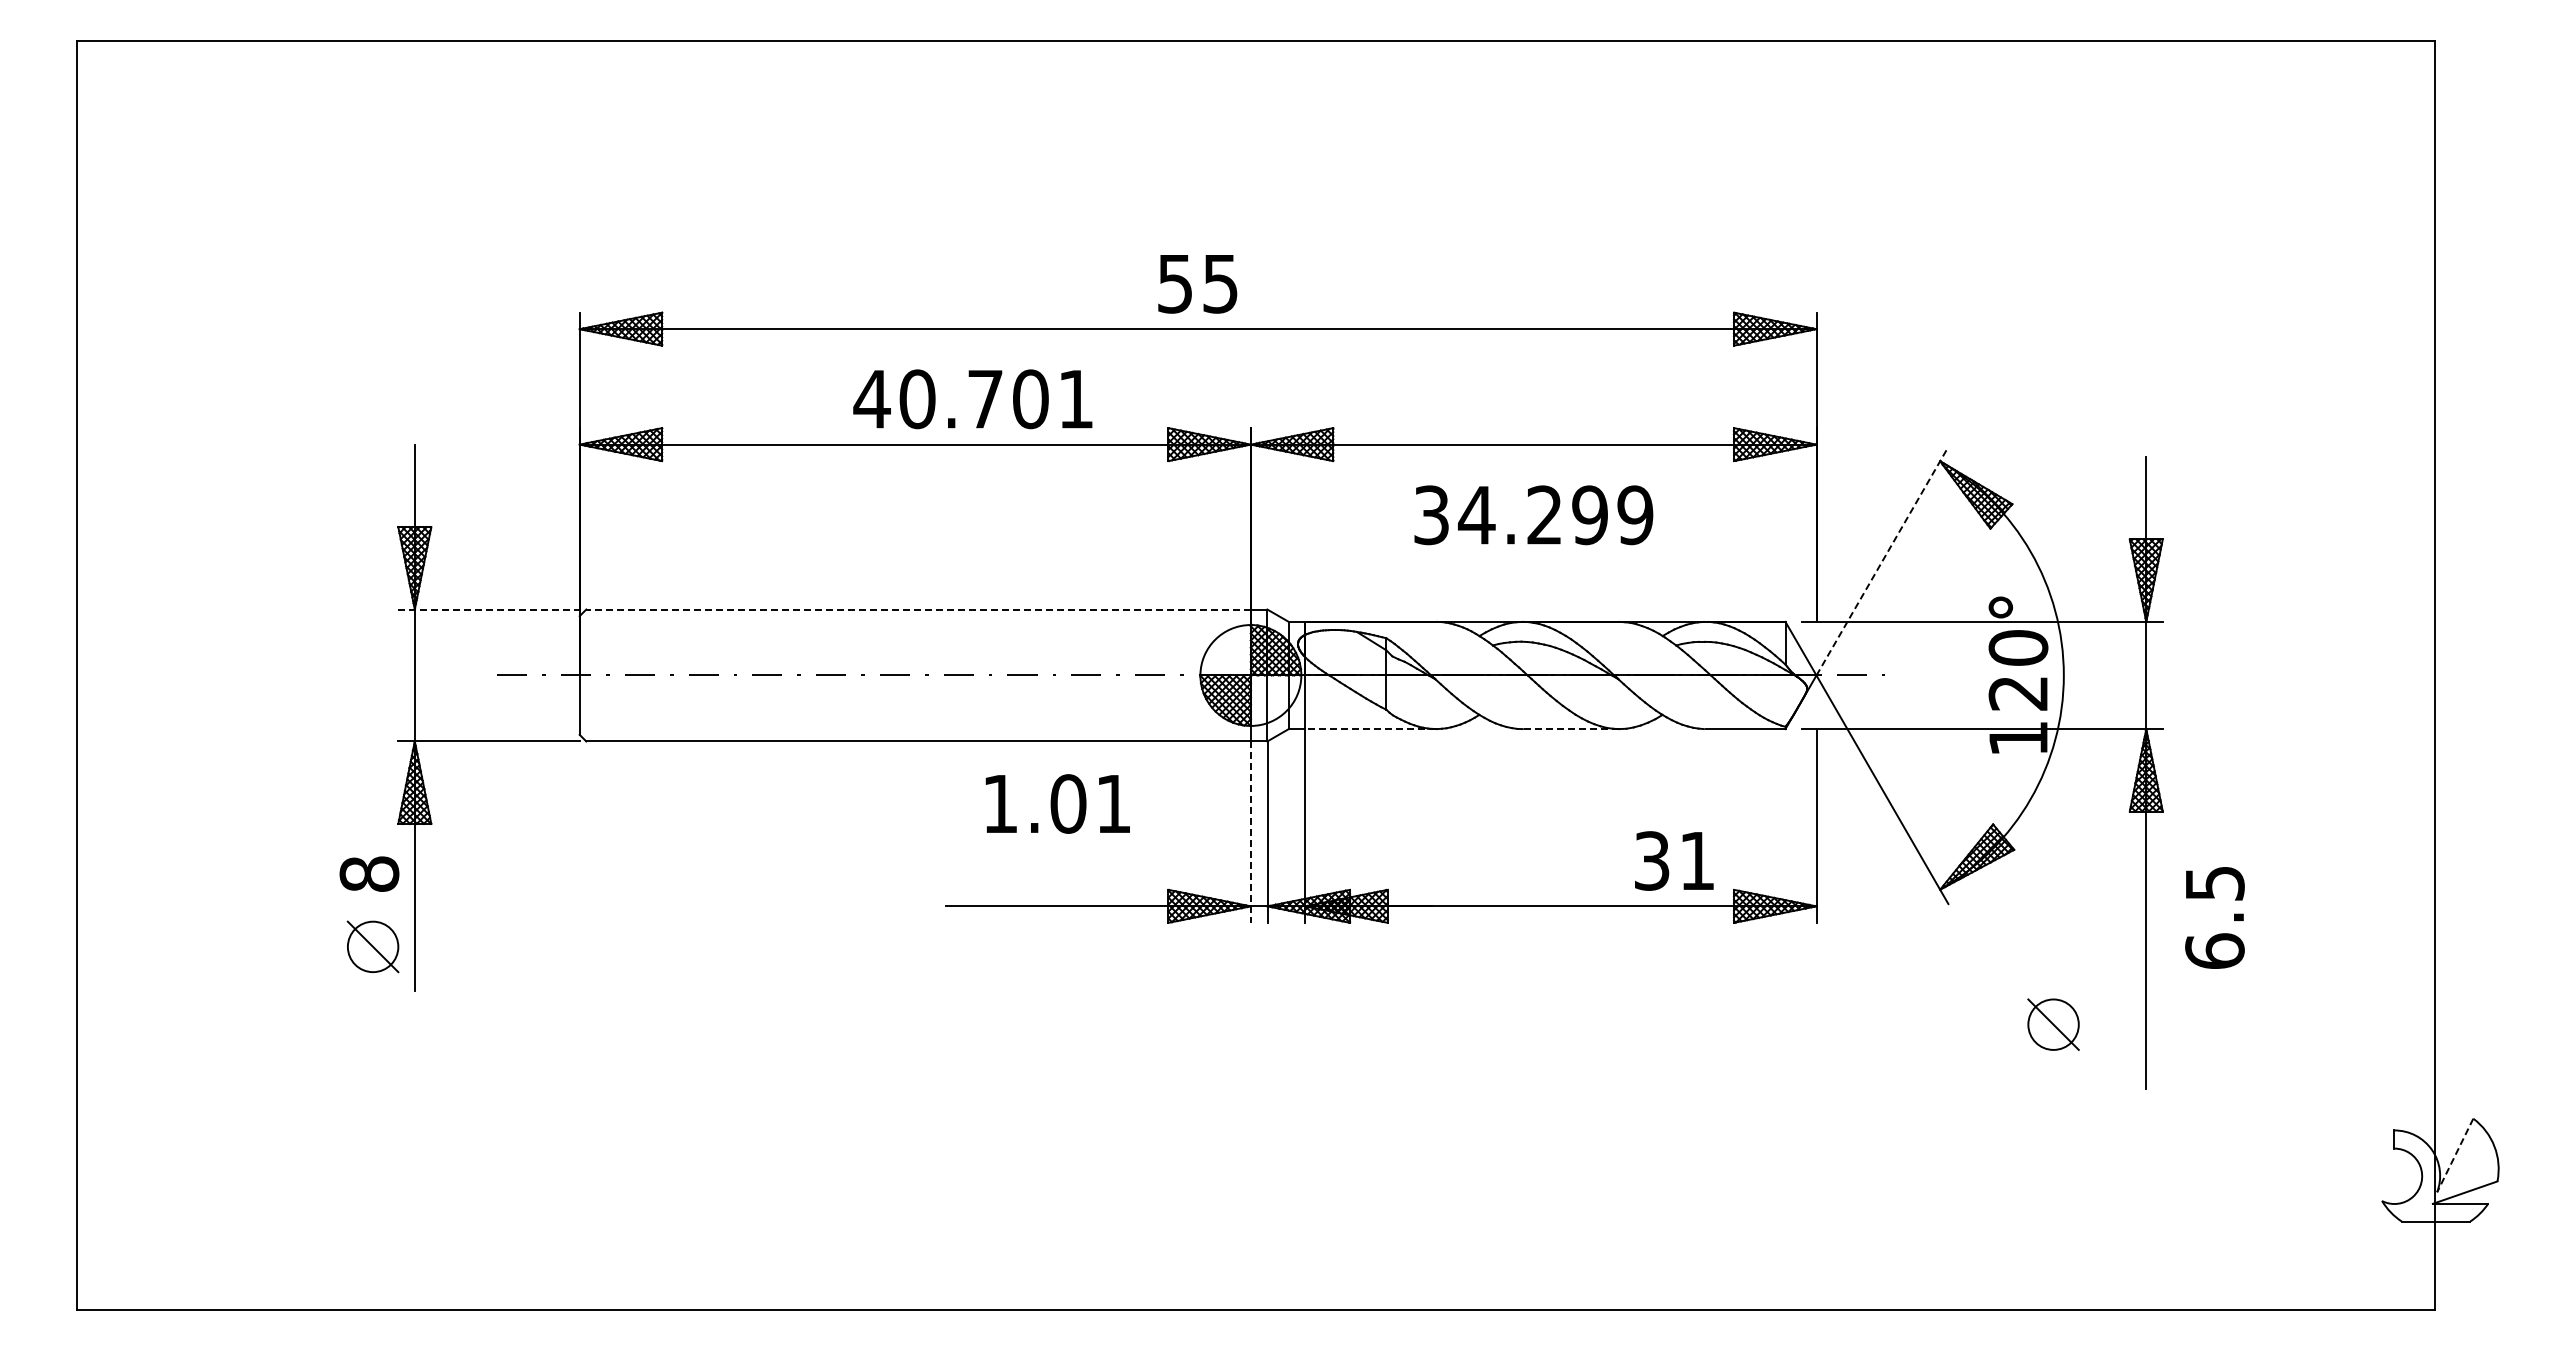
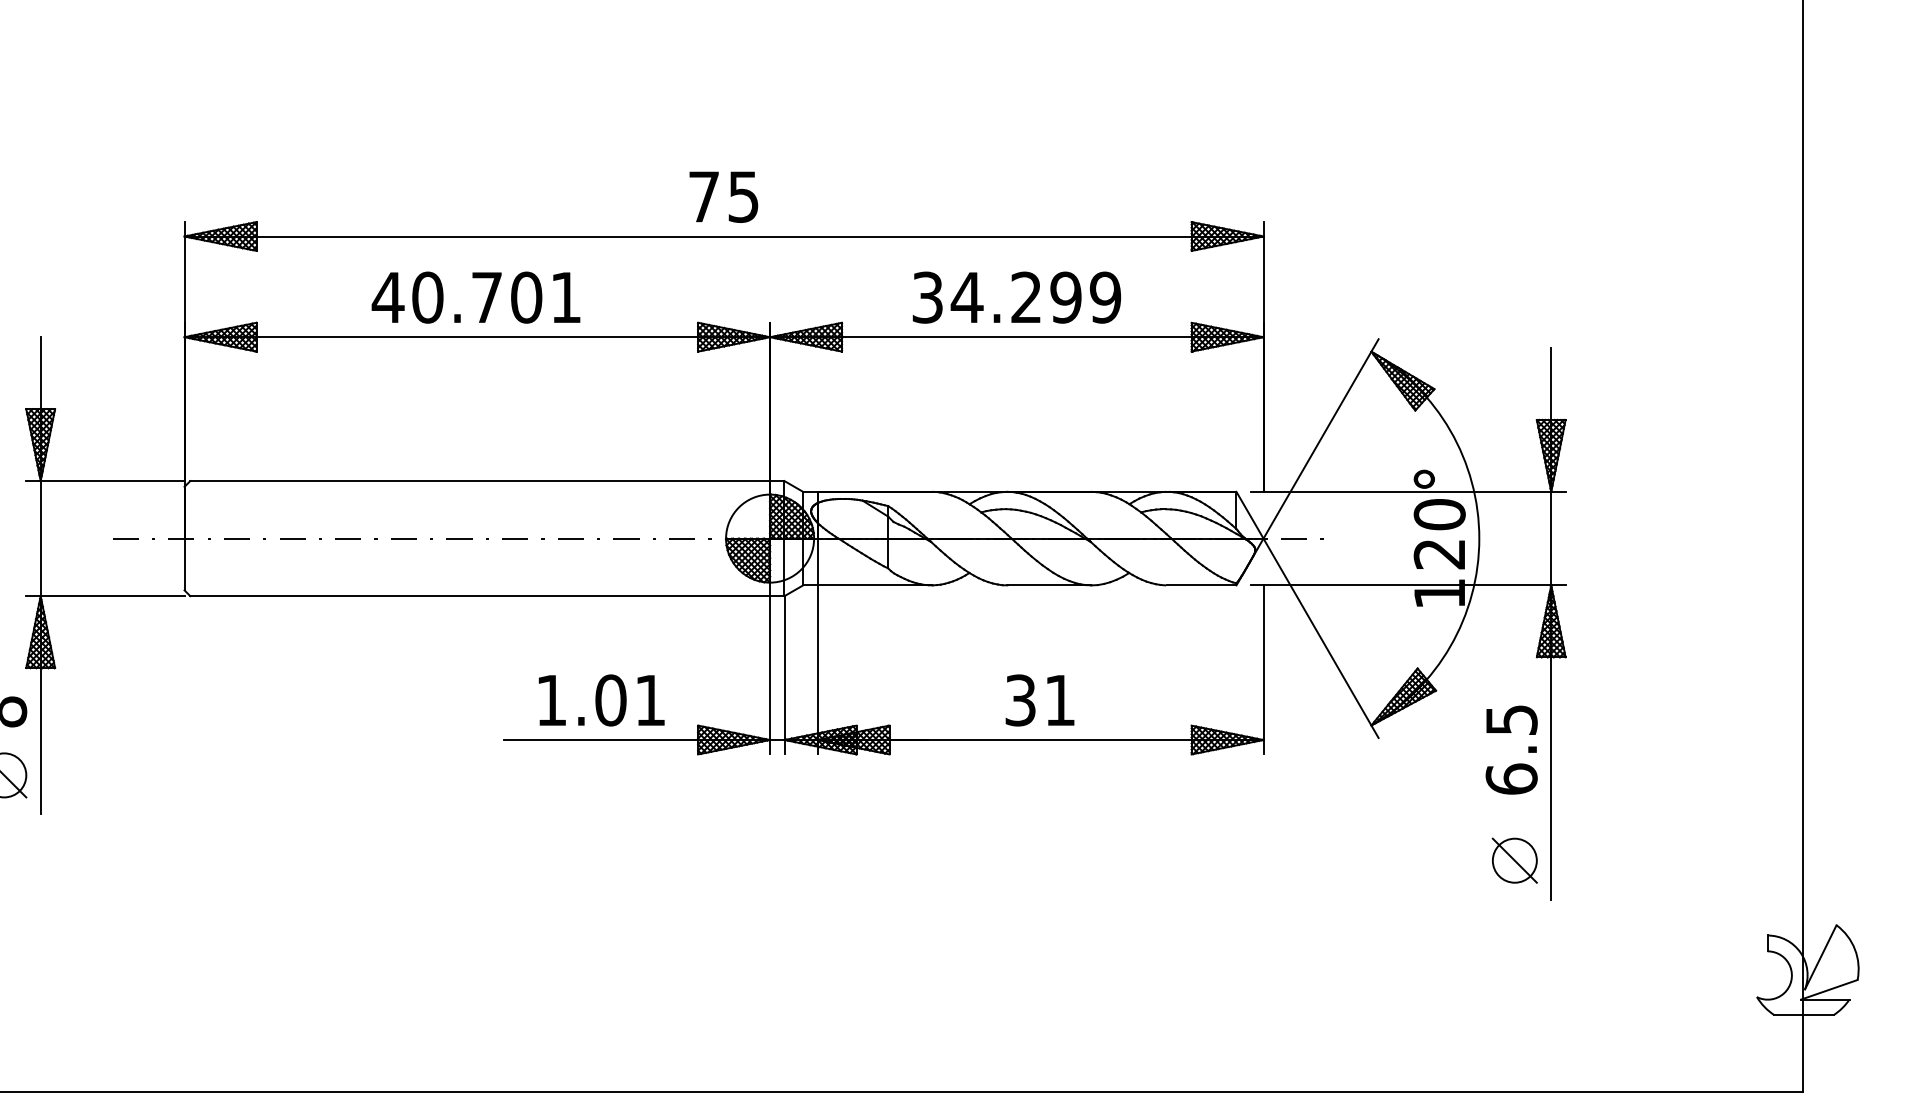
text: (1174, 284) -> (703, 197), 55 -> 75
text: (972, 399) -> (475, 297), moved
text: (1533, 515) -> (1016, 297), moved
line: (1882, 561) -> (1321, 439), dashed -> solid
line: (489, 609) -> (105, 481), dashed -> solid
line: (918, 609) -> (480, 481), dashed -> solid
line: (1370, 729) -> (874, 585), dashed -> solid
line: (1570, 729) -> (1048, 585), dashed -> solid
text: (1057, 803) -> (601, 700), moved
line: (1250, 832) -> (769, 675), dashed -> solid
text: (1674, 860) -> (1040, 700), moved
text: (2214, 917) -> (1511, 749), moved
part: (2053, 1024) -> (1514, 860), moved
line: (2455, 1155) -> (1820, 957), dashed -> solid

